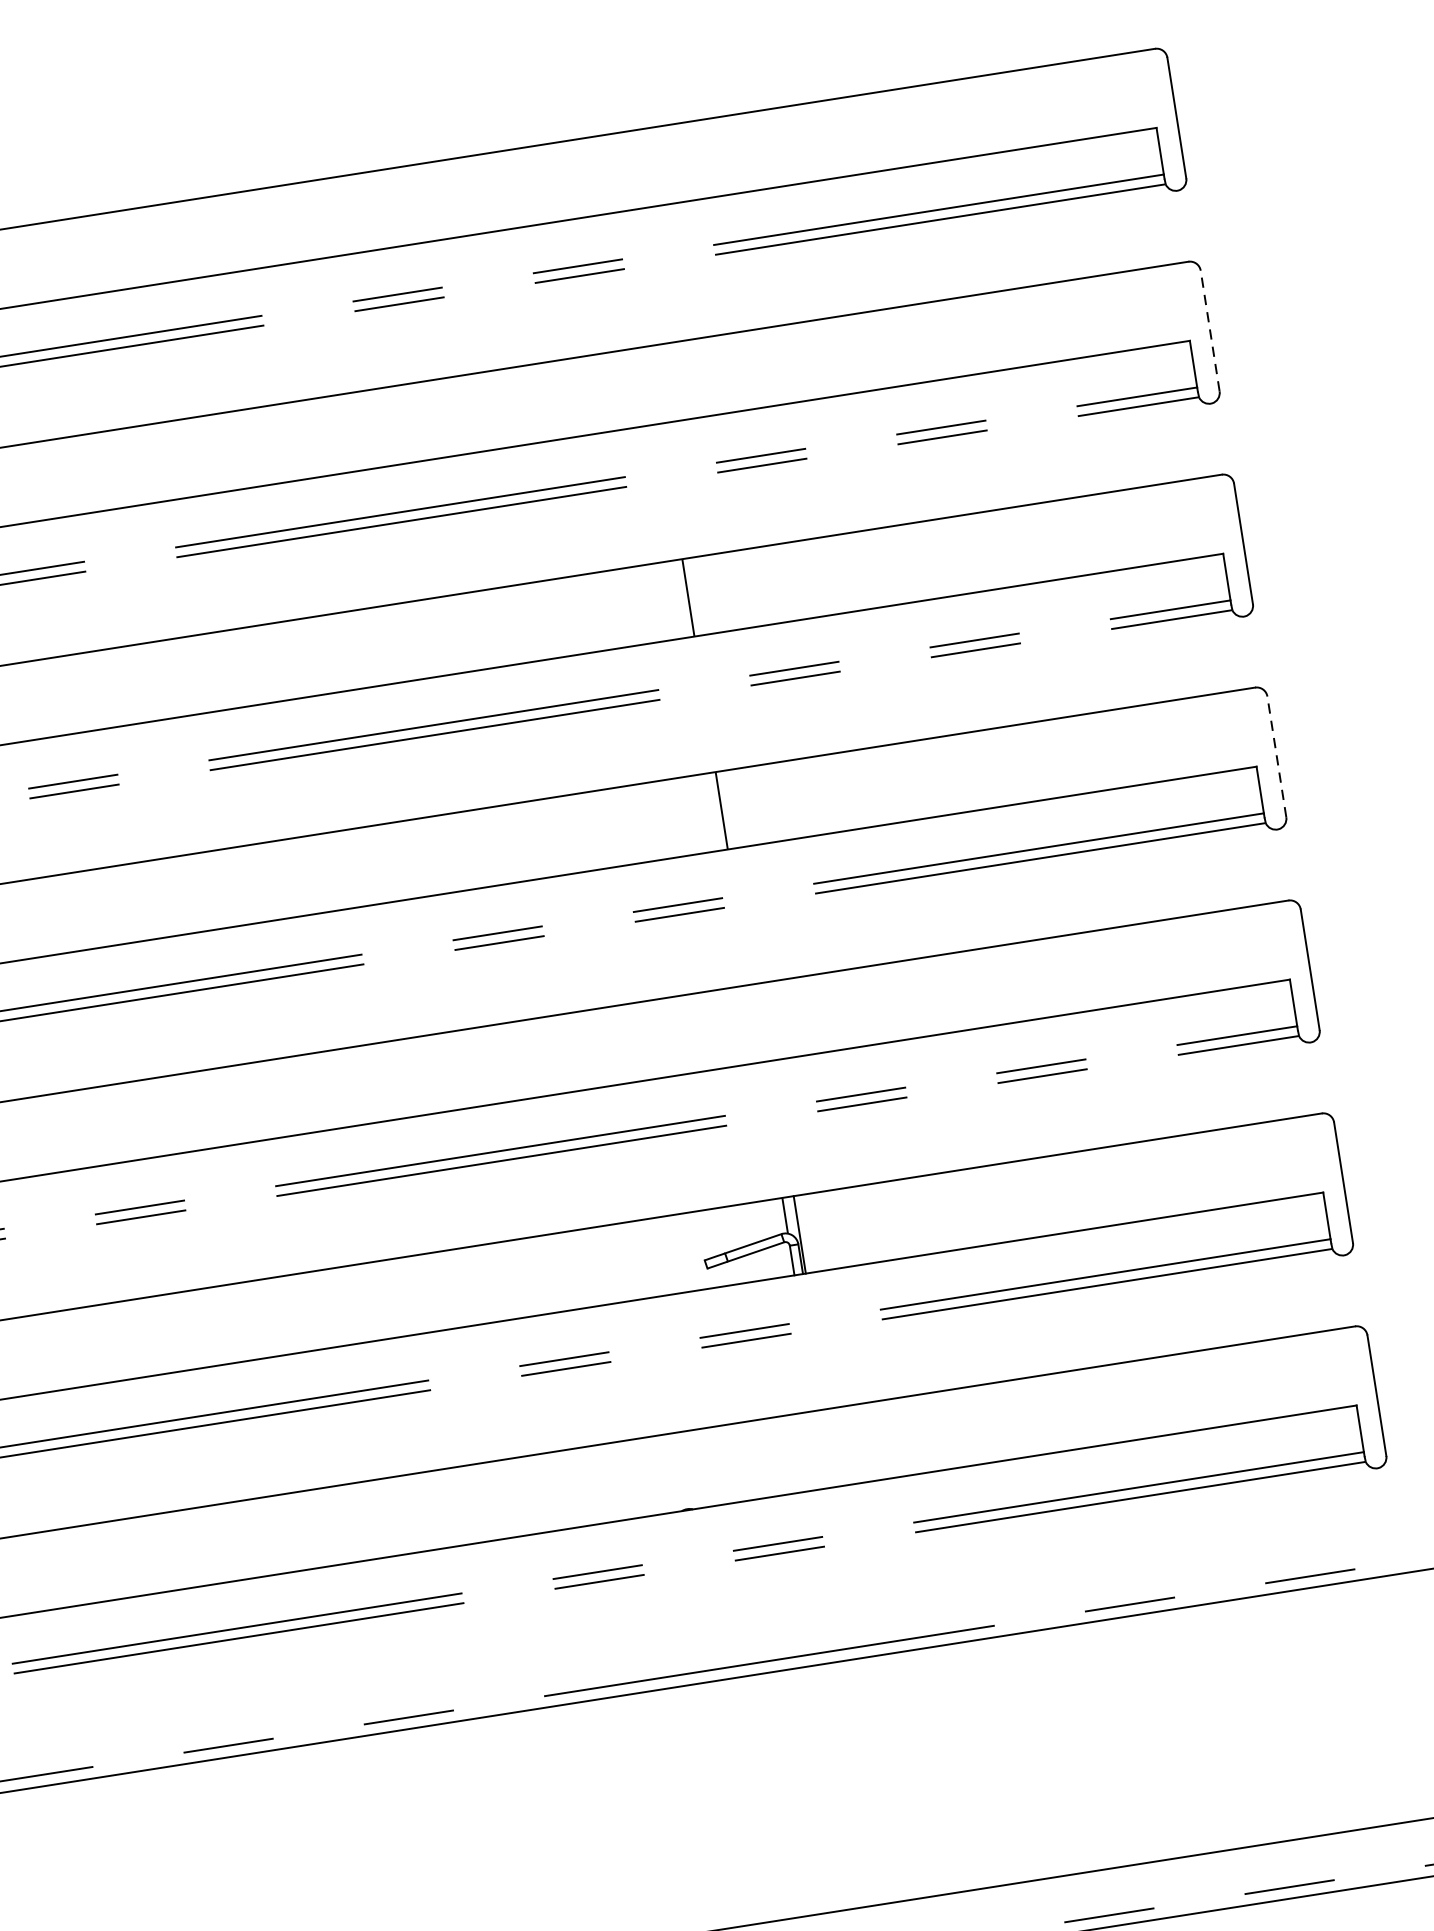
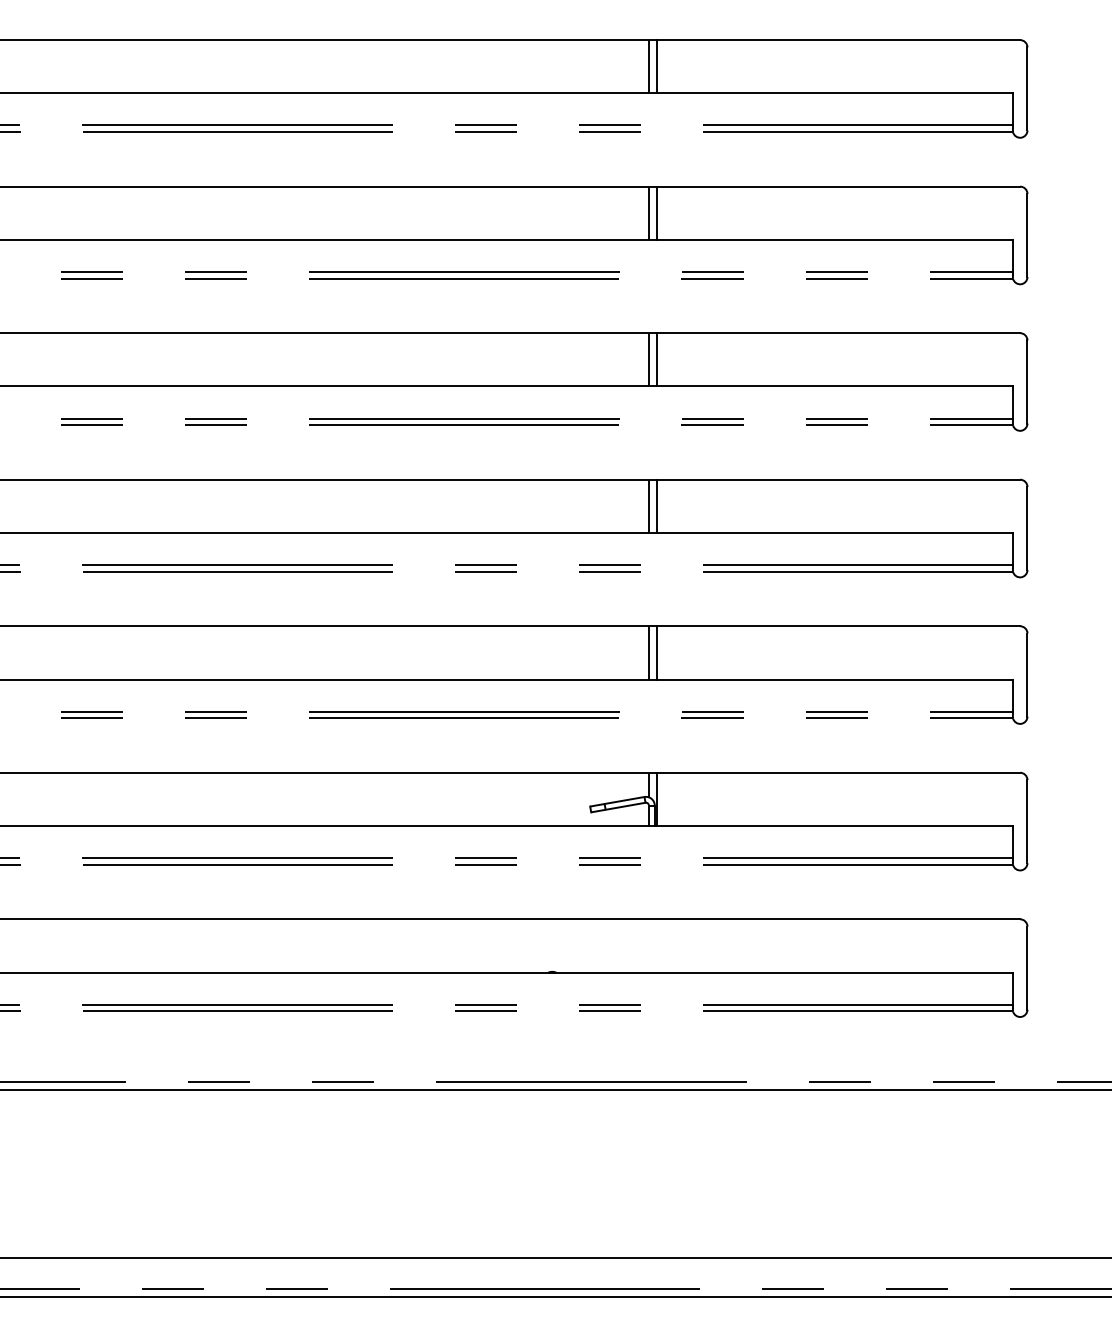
line: (632, 169) -> (656, 66), added
line: (621, 171) -> (648, 66), added
line: (1210, 331) -> (1027, 235), dashed -> solid
line: (665, 382) -> (656, 212), added
line: (654, 383) -> (648, 212), added
line: (699, 595) -> (656, 359), added
line: (1276, 756) -> (1027, 528), dashed -> solid
line: (732, 809) -> (656, 506), added
line: (766, 1021) -> (656, 652), added
line: (754, 1023) -> (648, 652), added

